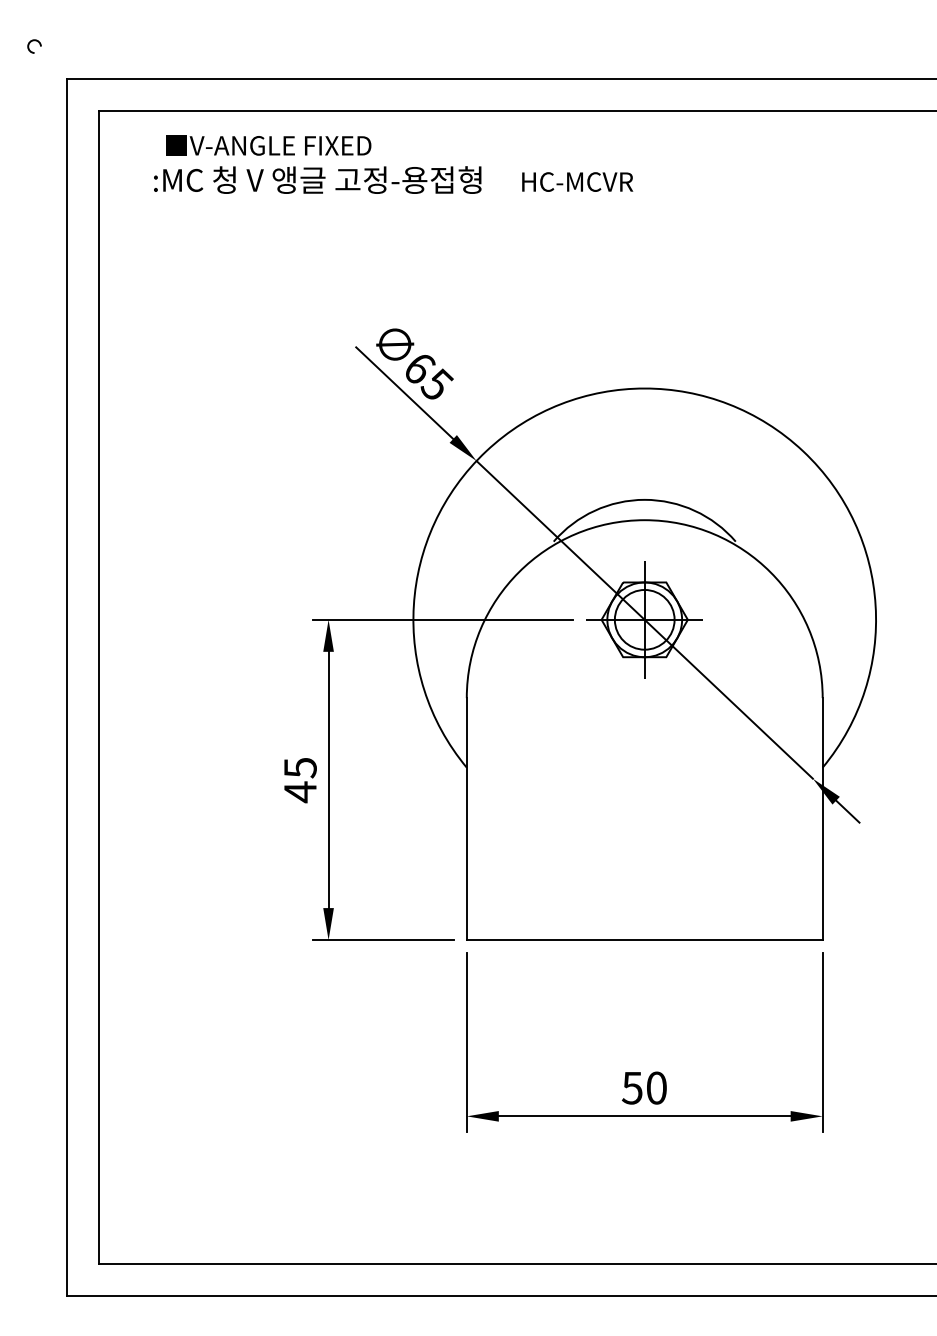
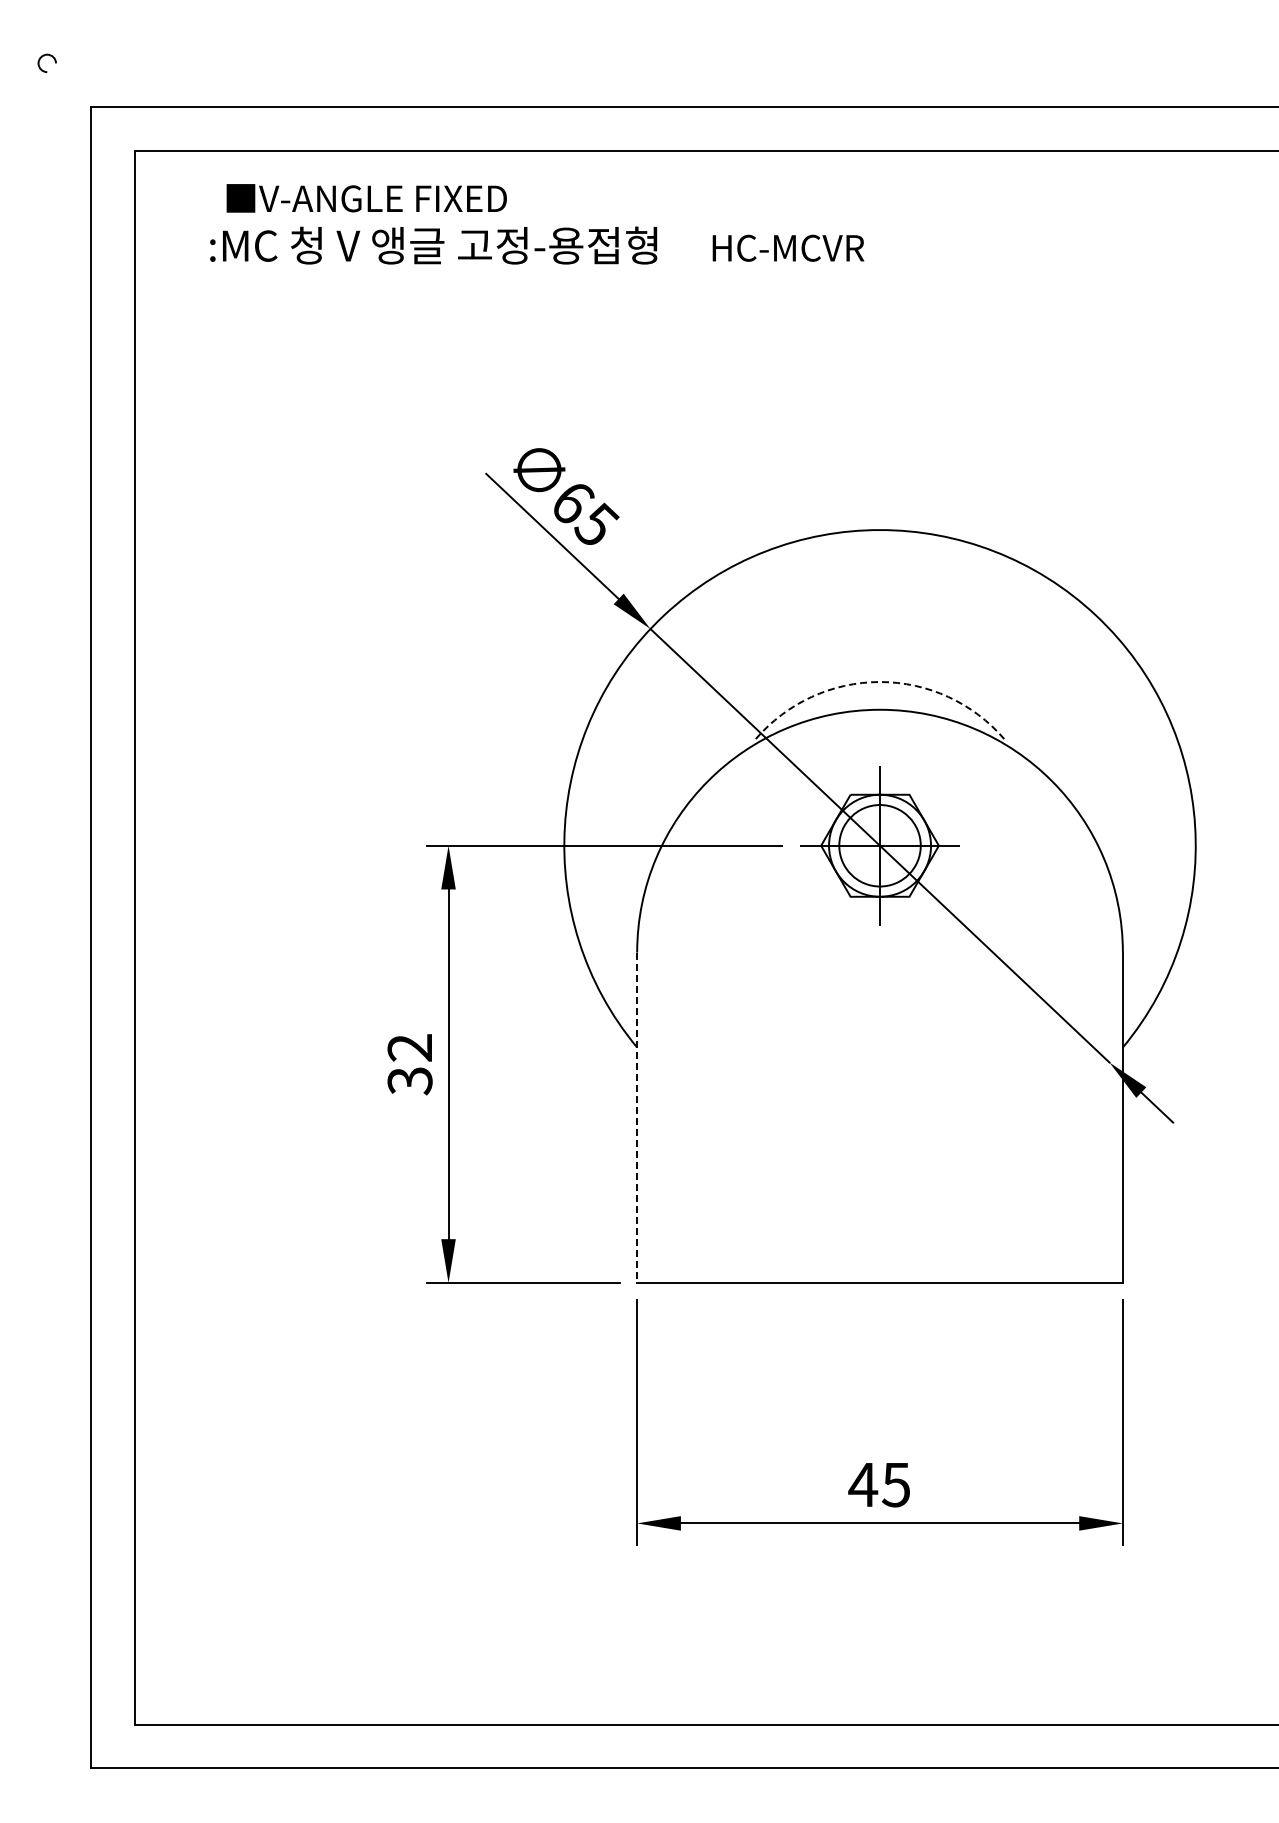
arc: (645, 500) -> (880, 682), solid -> dashed
text: (299, 780) -> (409, 1065), 45 -> 32
line: (467, 819) -> (637, 1118), solid -> dashed
text: (644, 1087) -> (879, 1484), 50 -> 45

